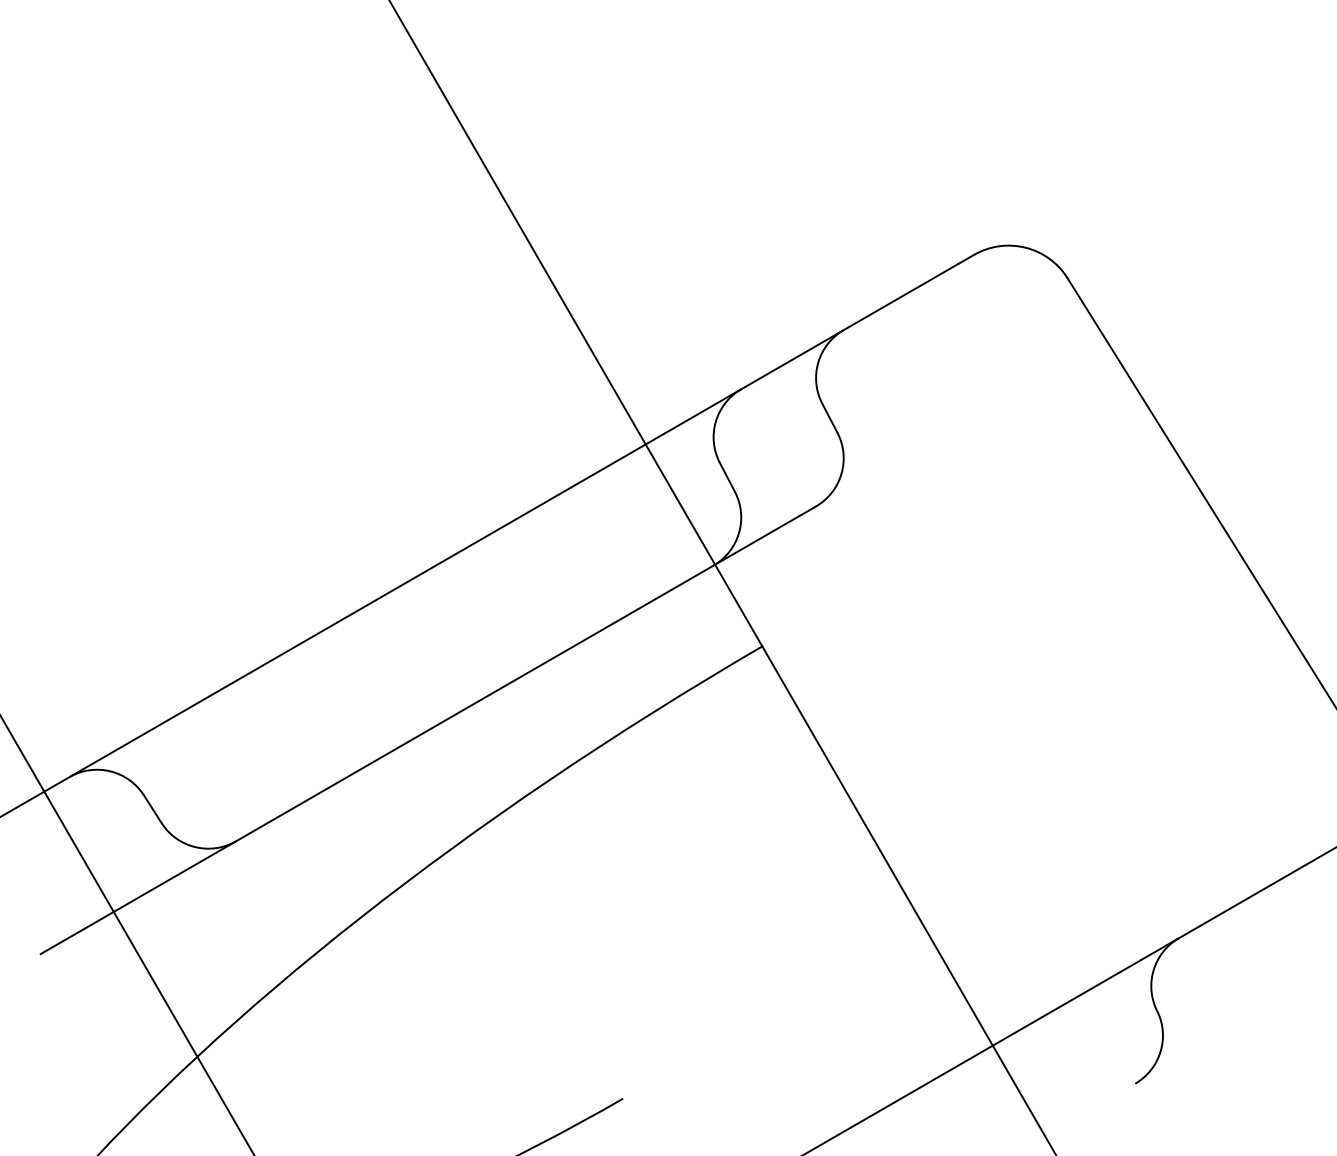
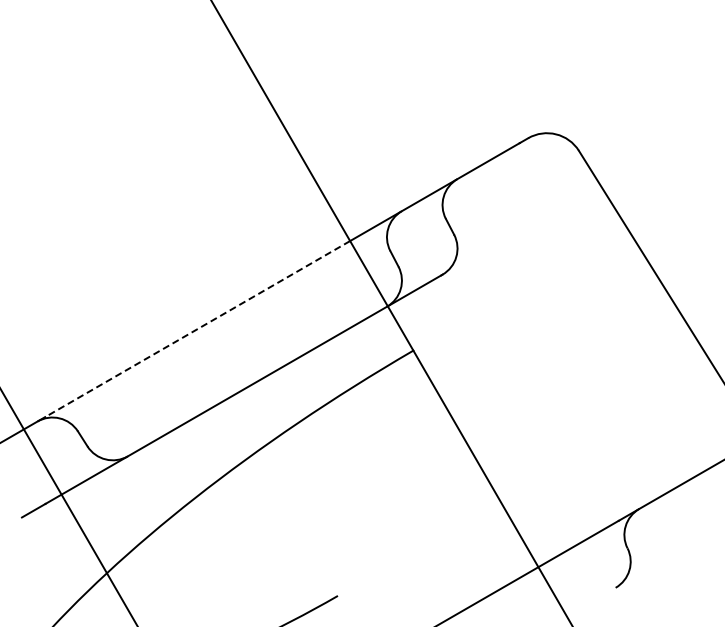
line: (364, 607) -> (197, 329), solid -> dashed

